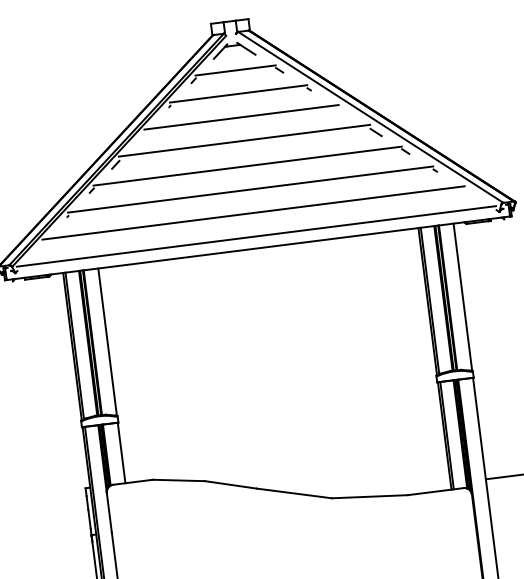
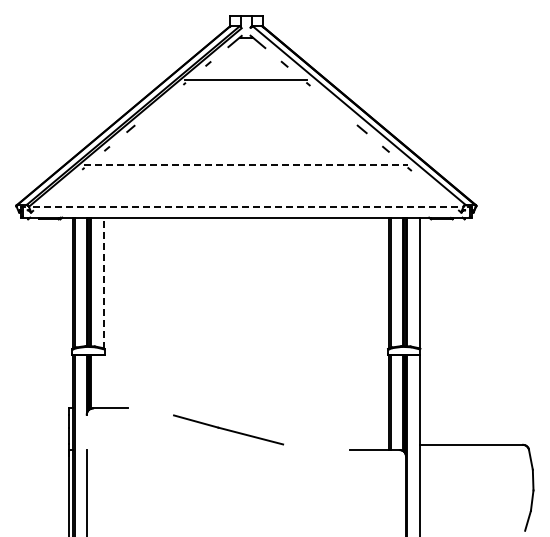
line: (234, 70) -> (245, 59), removed
line: (240, 117) -> (245, 101), removed
line: (243, 141) -> (245, 122), removed
line: (248, 165) -> (246, 144), removed
line: (251, 189) -> (246, 165), solid -> dashed
line: (252, 213) -> (245, 186), removed
line: (257, 236) -> (246, 207), solid -> dashed
line: (107, 341) -> (104, 282), solid -> dashed
line: (121, 452) -> (104, 381), removed
line: (179, 479) -> (151, 411), removed
line: (369, 496) -> (316, 447), removed
line: (108, 512) -> (86, 432), removed

